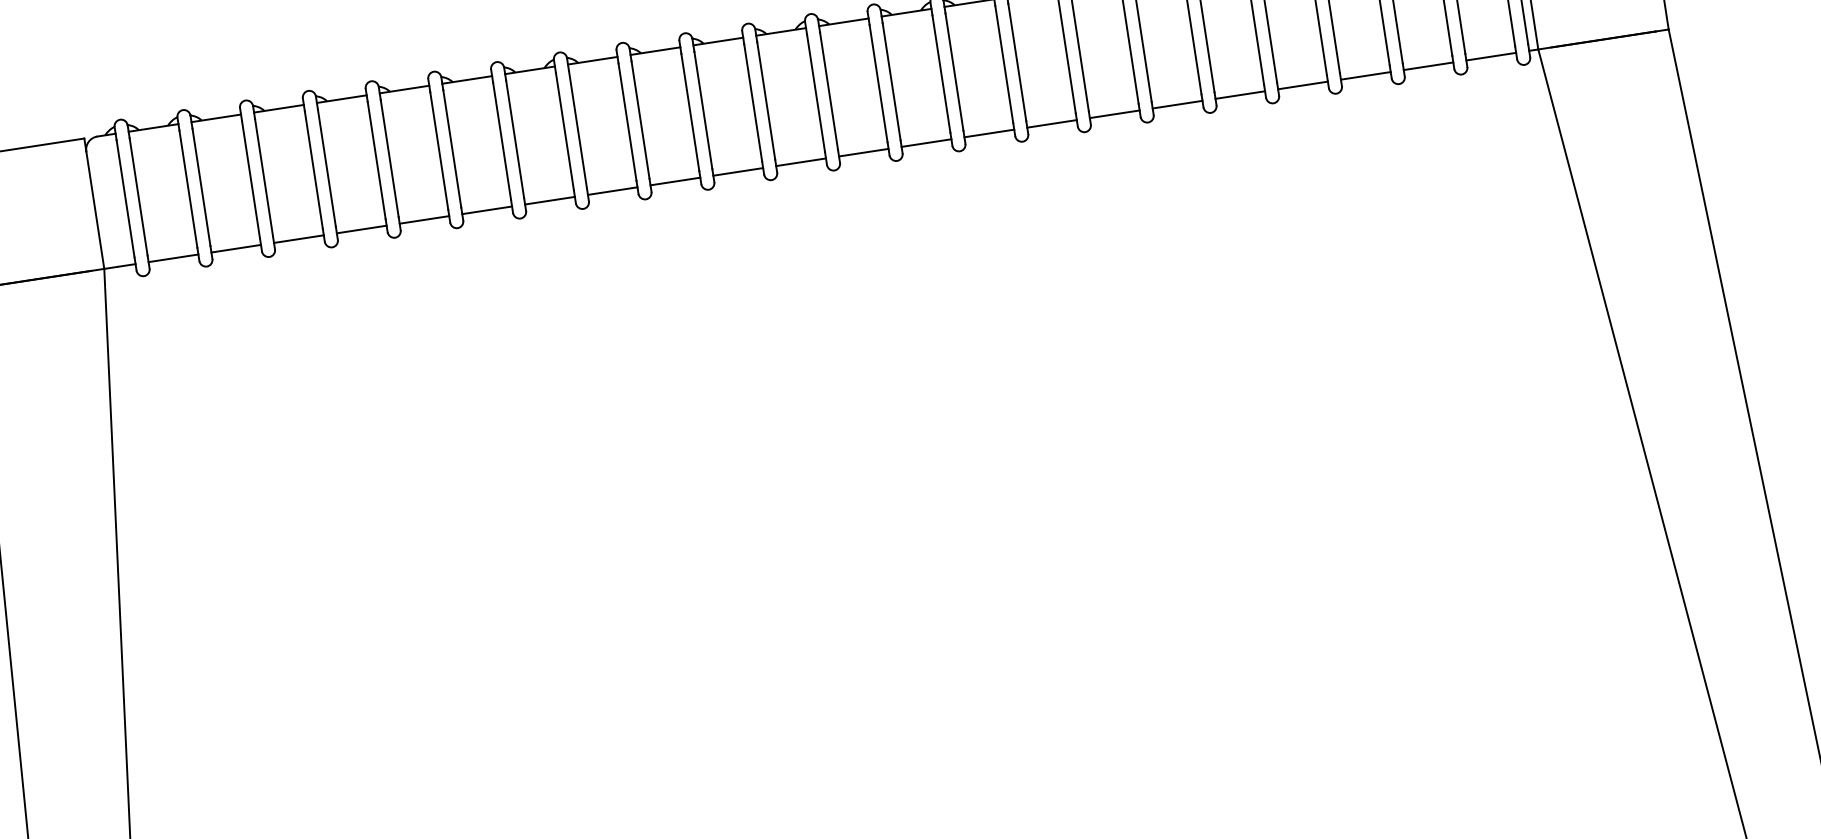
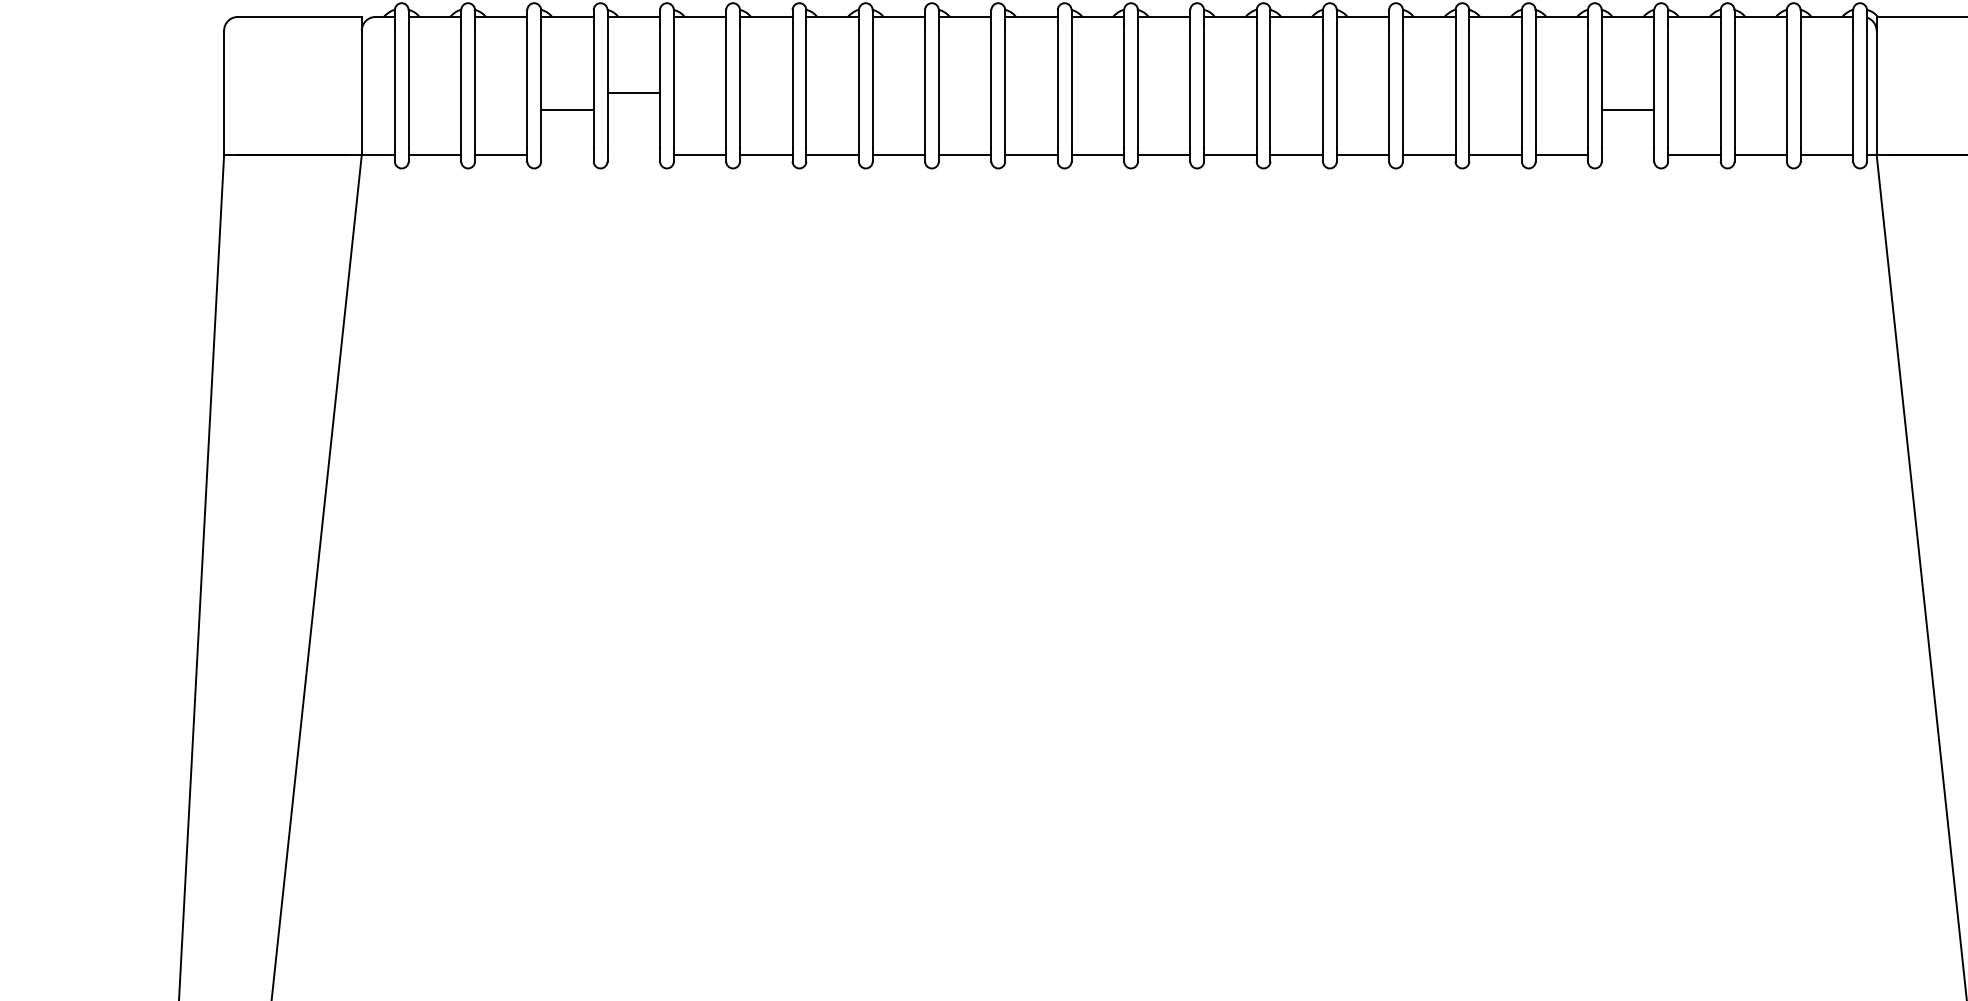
line: (1302, 85) -> (1627, 109), moved
line: (361, 229) -> (633, 92), moved
line: (298, 238) -> (567, 109), moved

